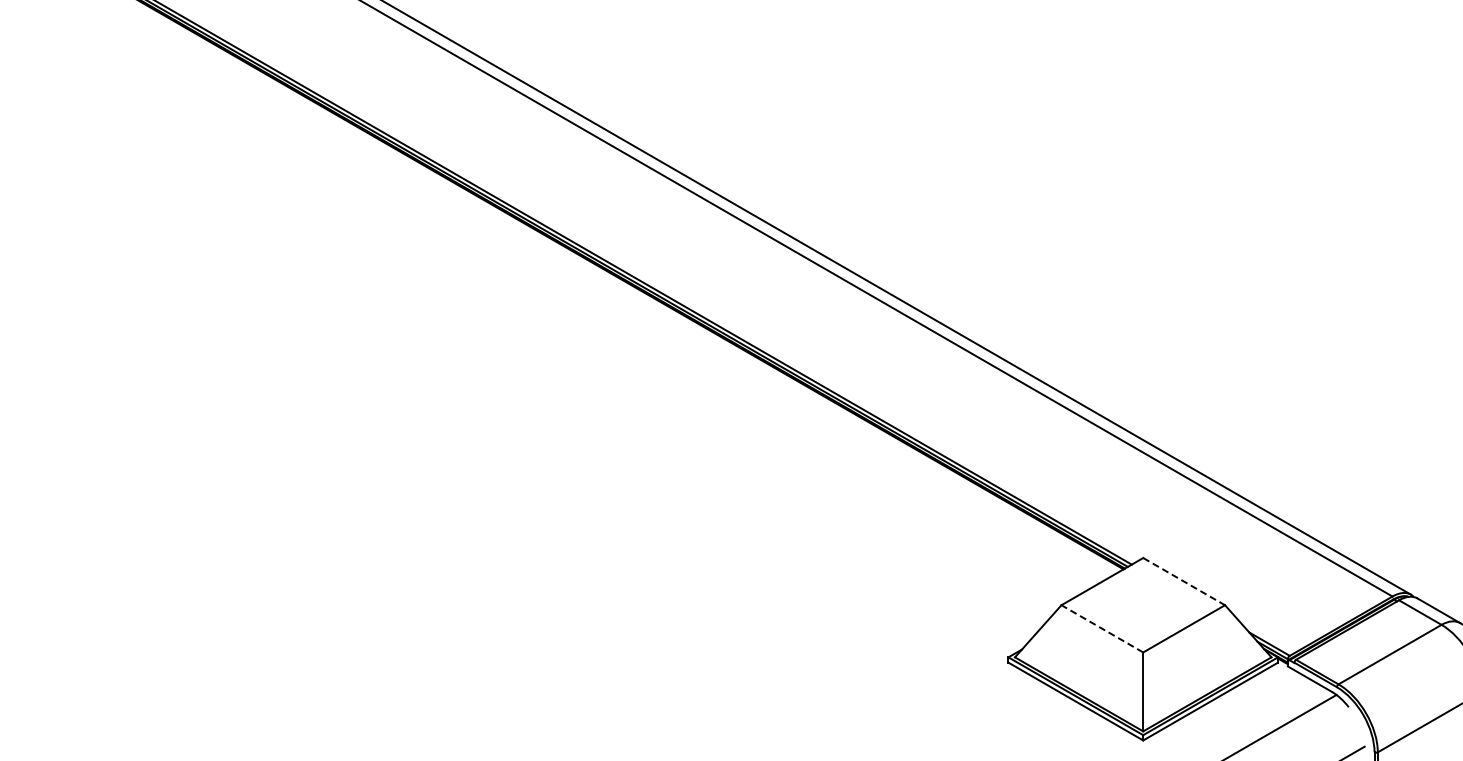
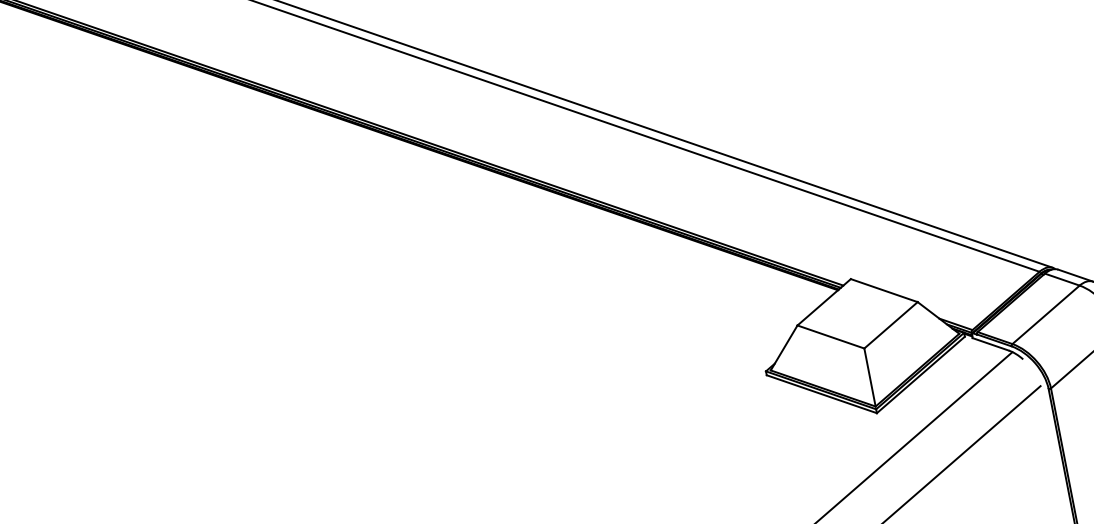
line: (1184, 581) -> (884, 290), dashed -> solid
line: (1101, 628) -> (830, 336), dashed -> solid

